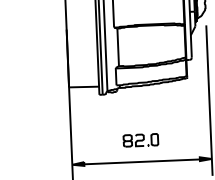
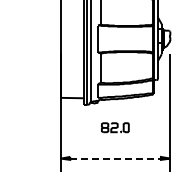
part: (141, 140) -> (115, 127), moved
line: (143, 161) -> (116, 158), solid -> dashed

